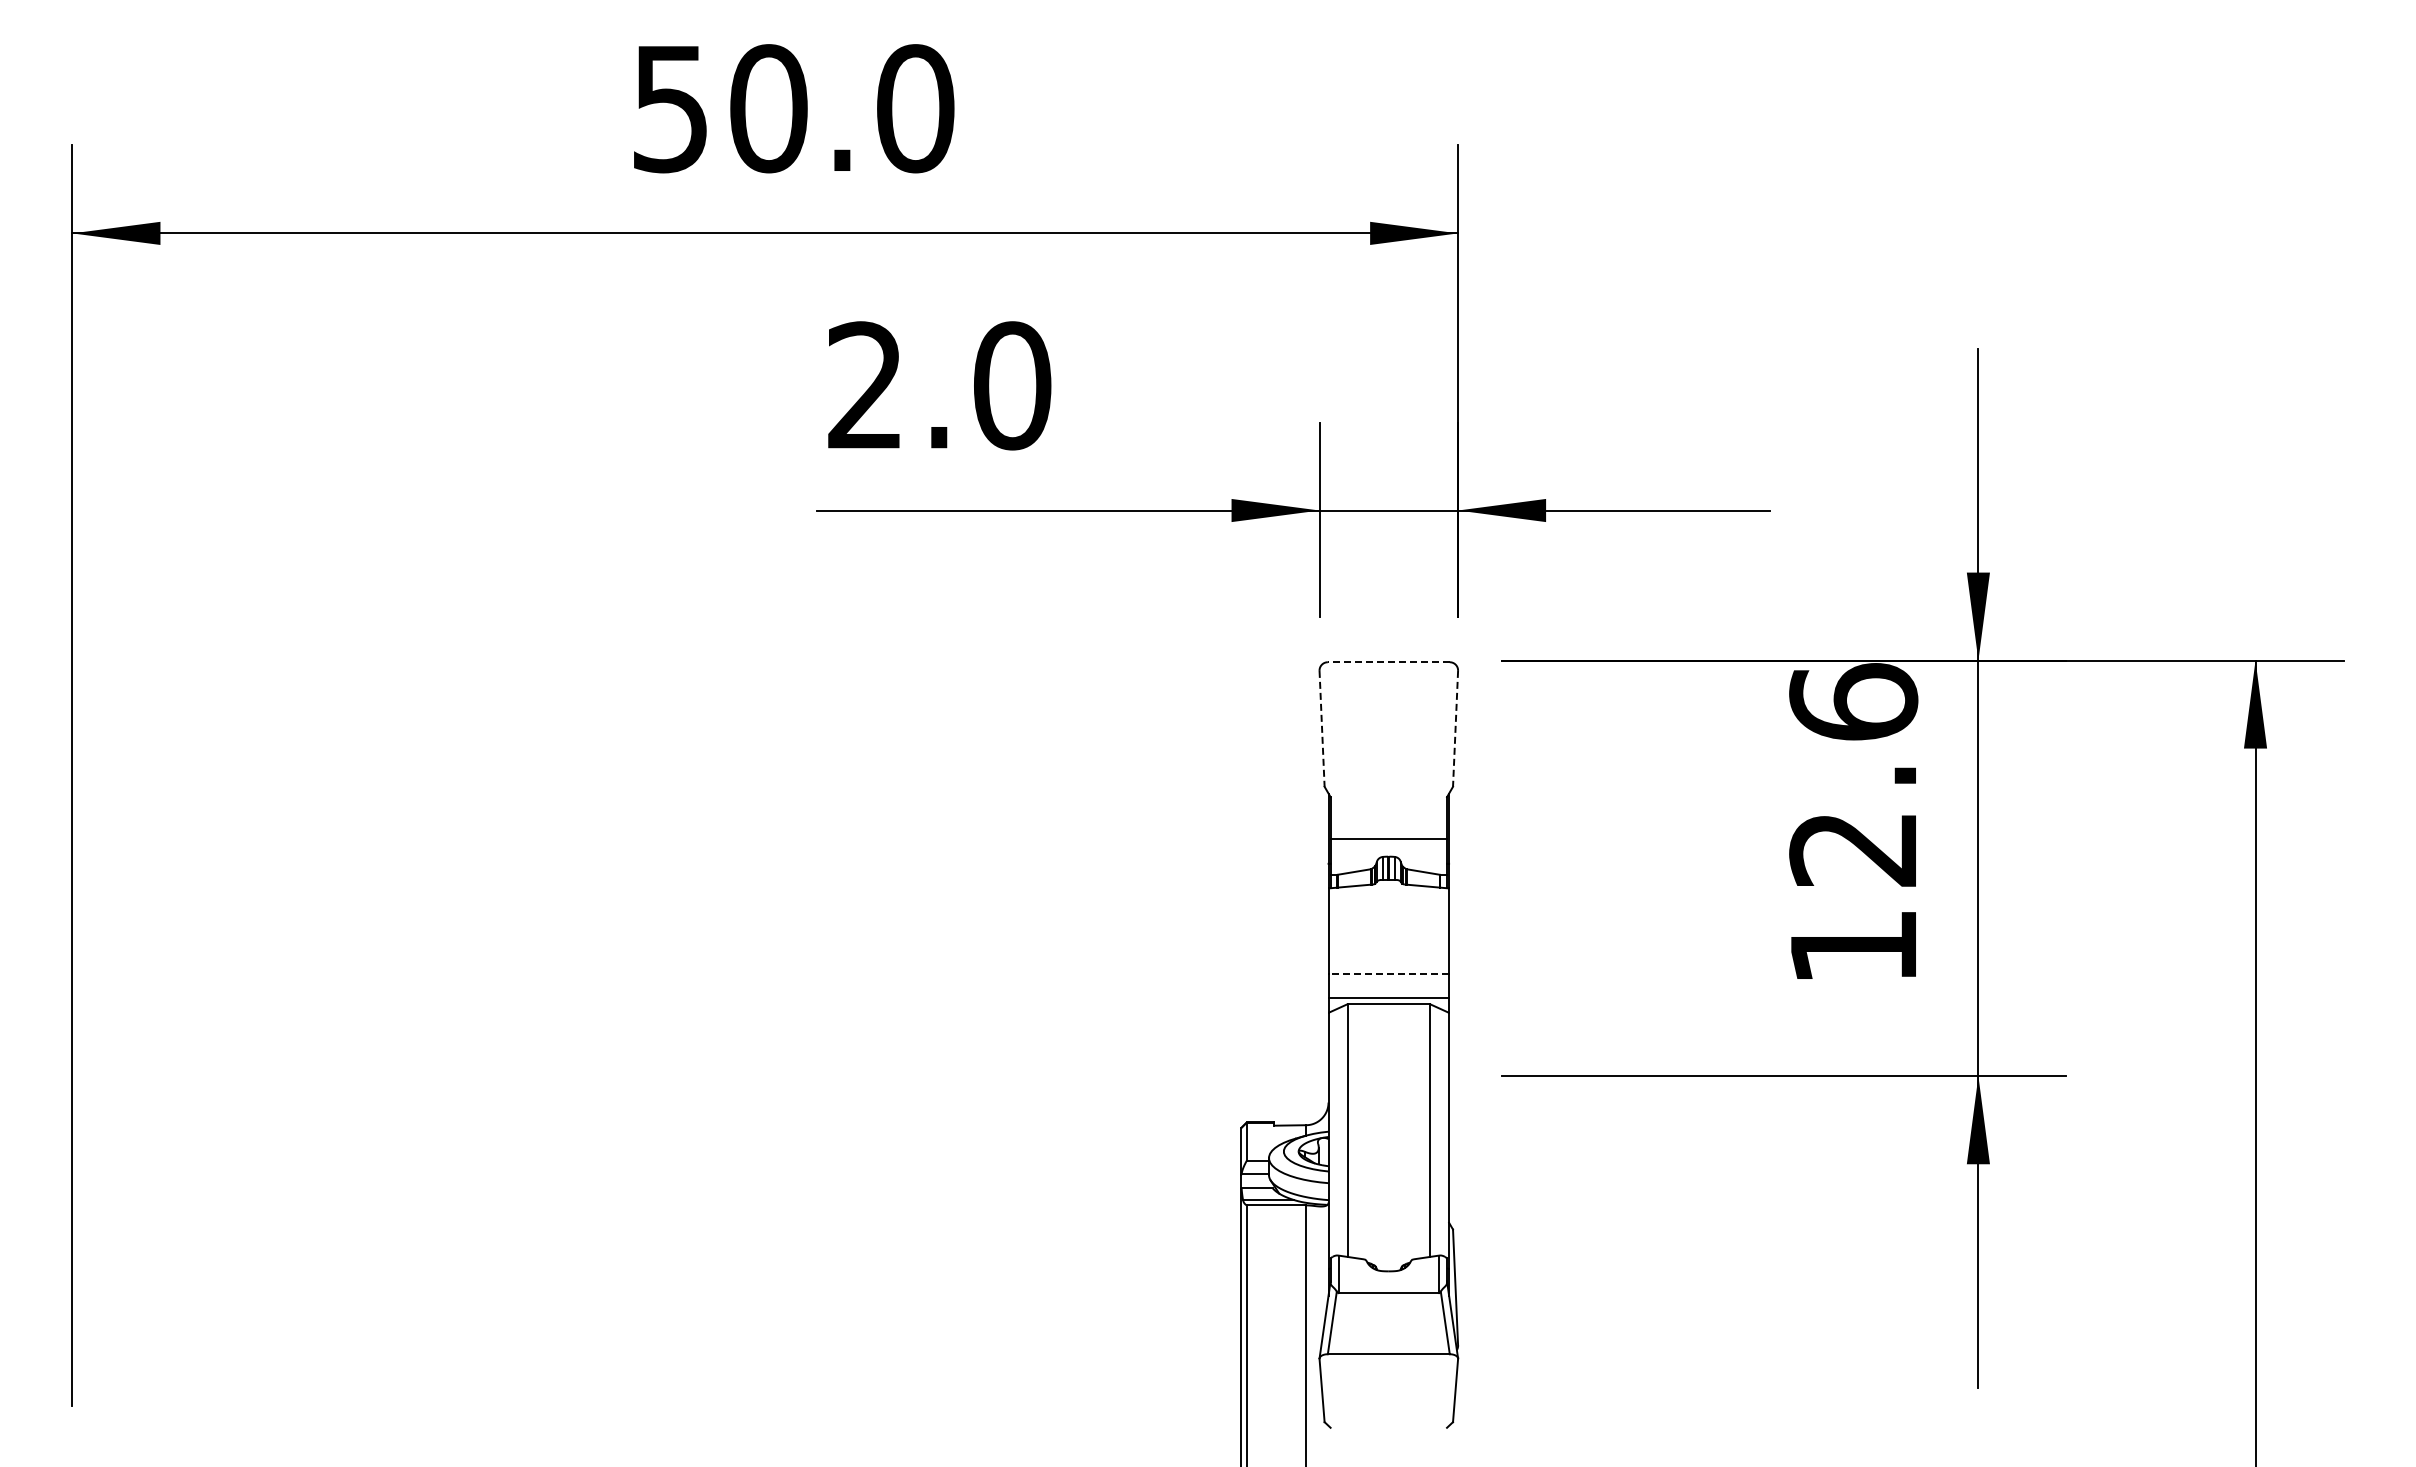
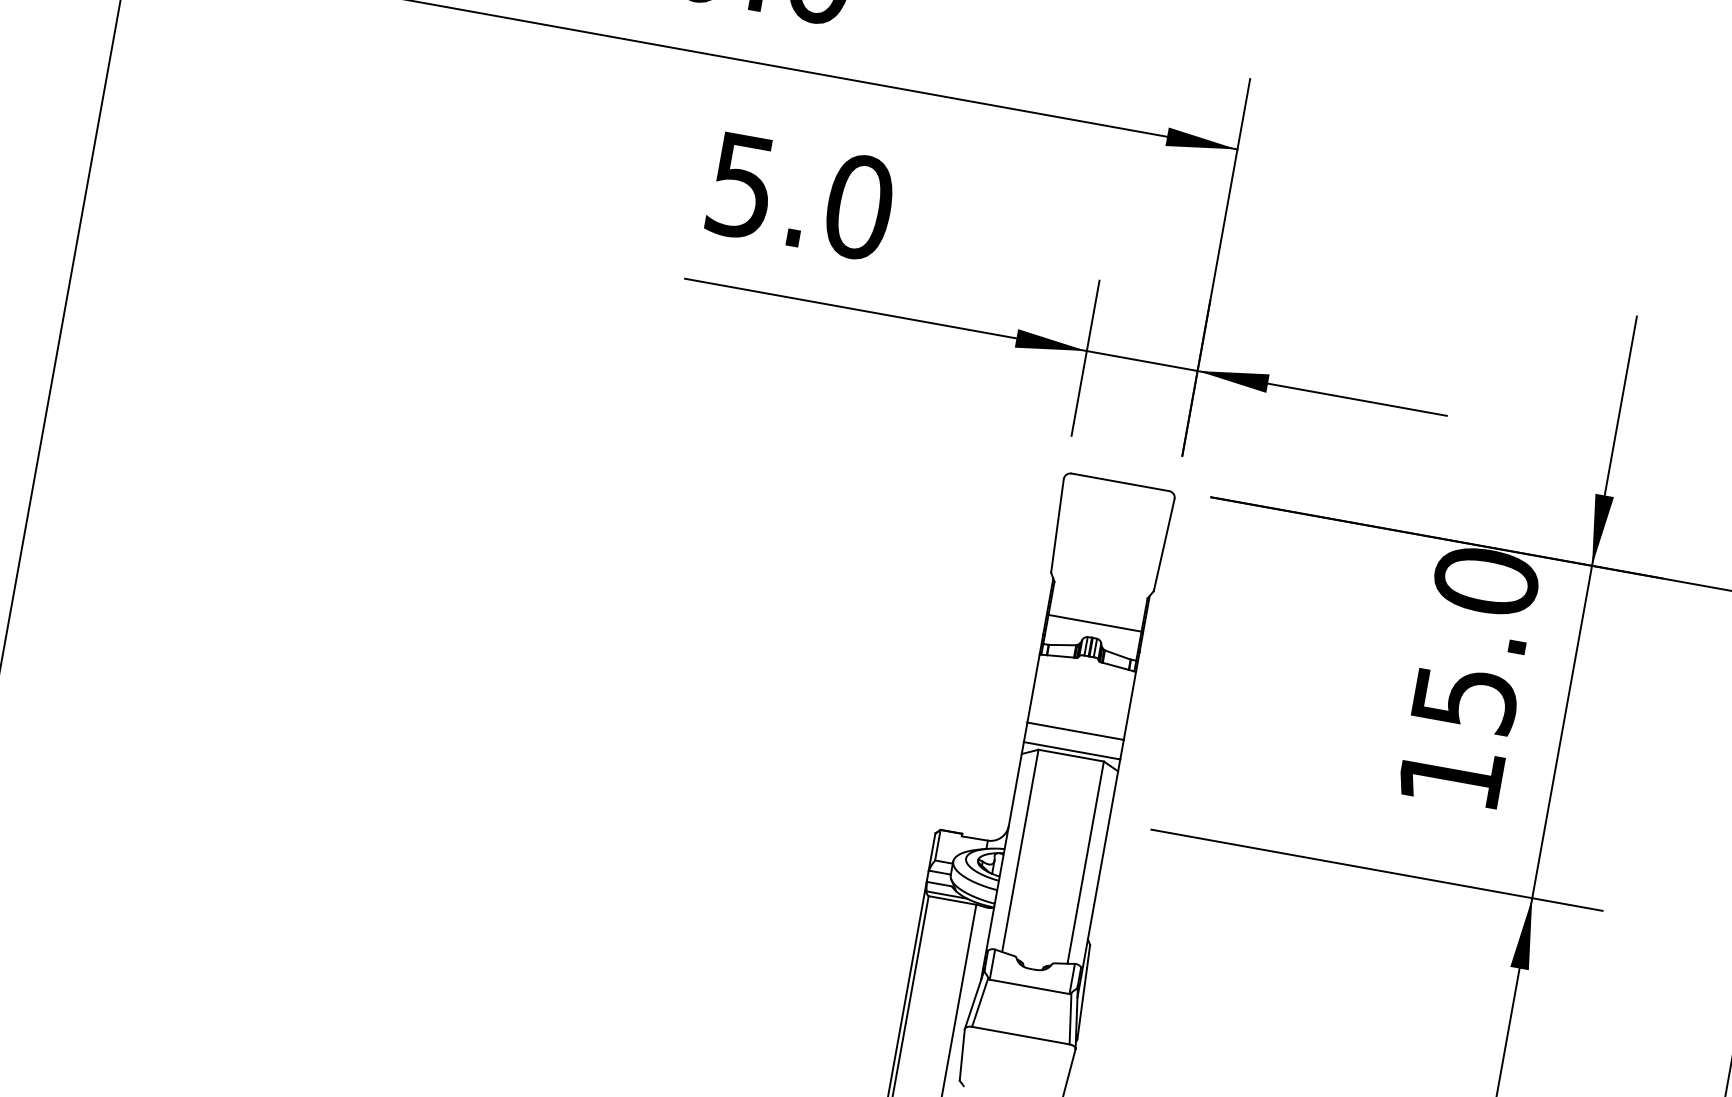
text: (864, 385) -> (740, 185), 2.0 -> 5.0
line: (1388, 662) -> (1120, 482), dashed -> solid
line: (1322, 728) -> (1057, 525), dashed -> solid
line: (1455, 728) -> (1164, 544), dashed -> solid
text: (1853, 774) -> (1475, 638), 12.6 -> 15.0
line: (1388, 973) -> (1075, 731), dashed -> solid

